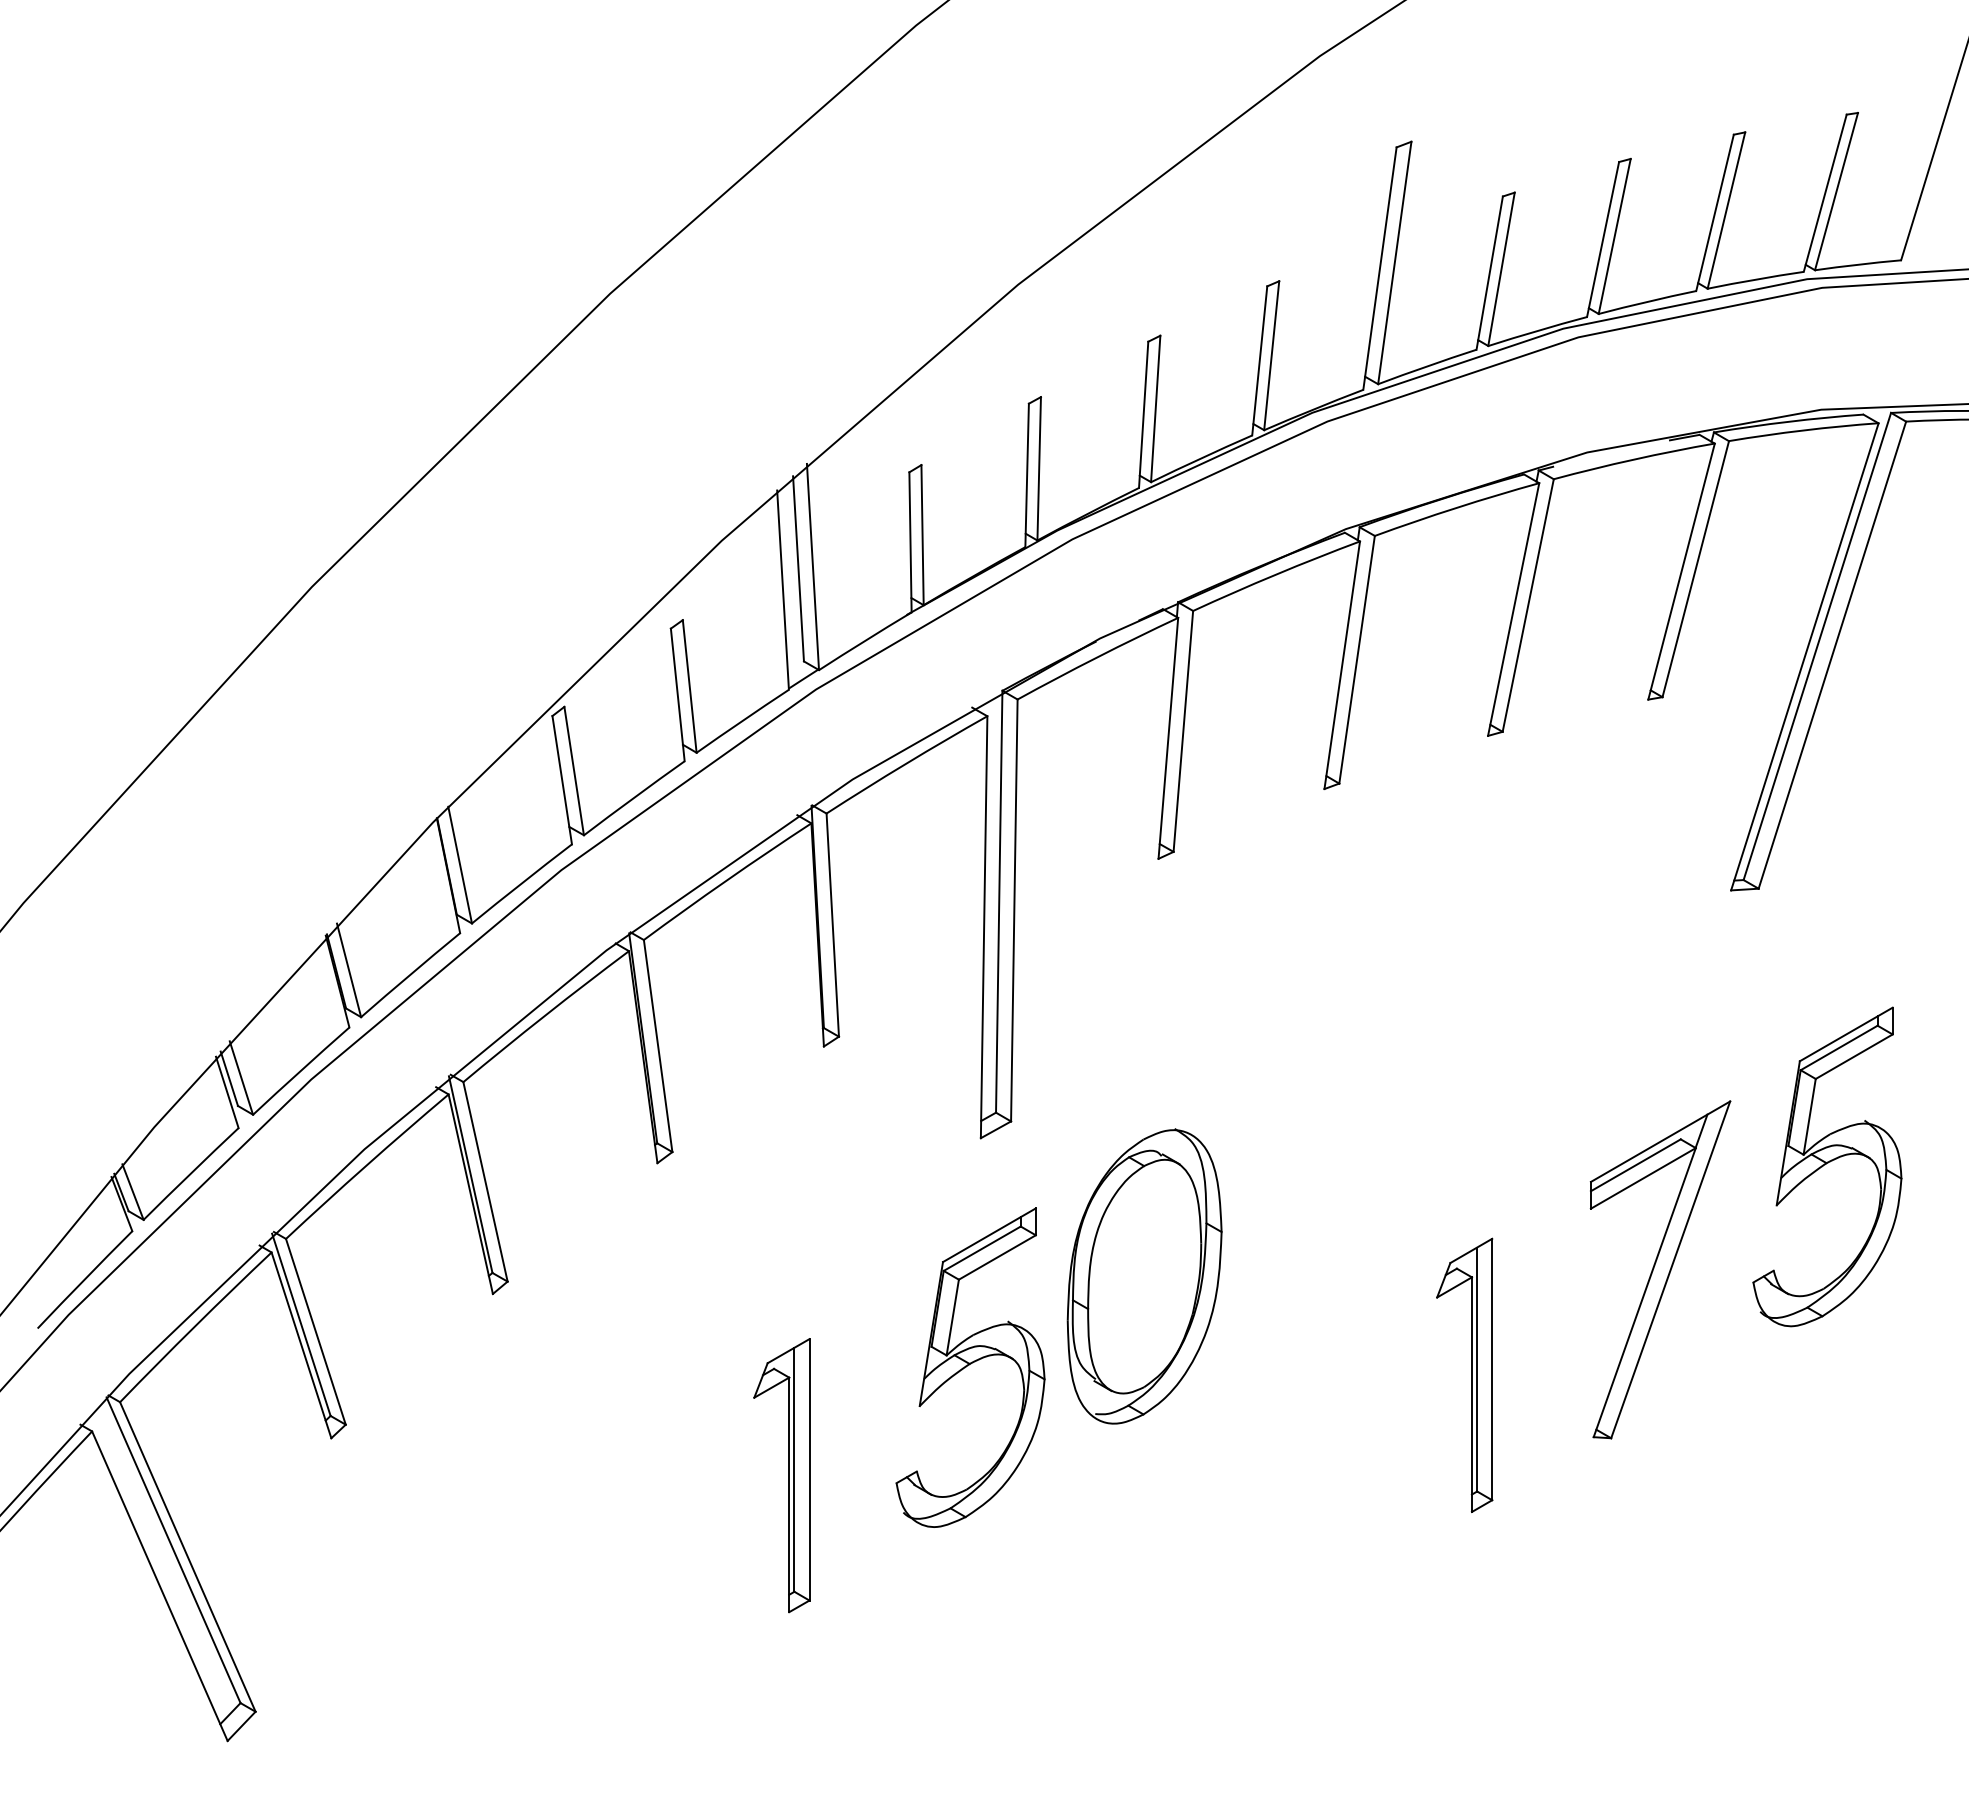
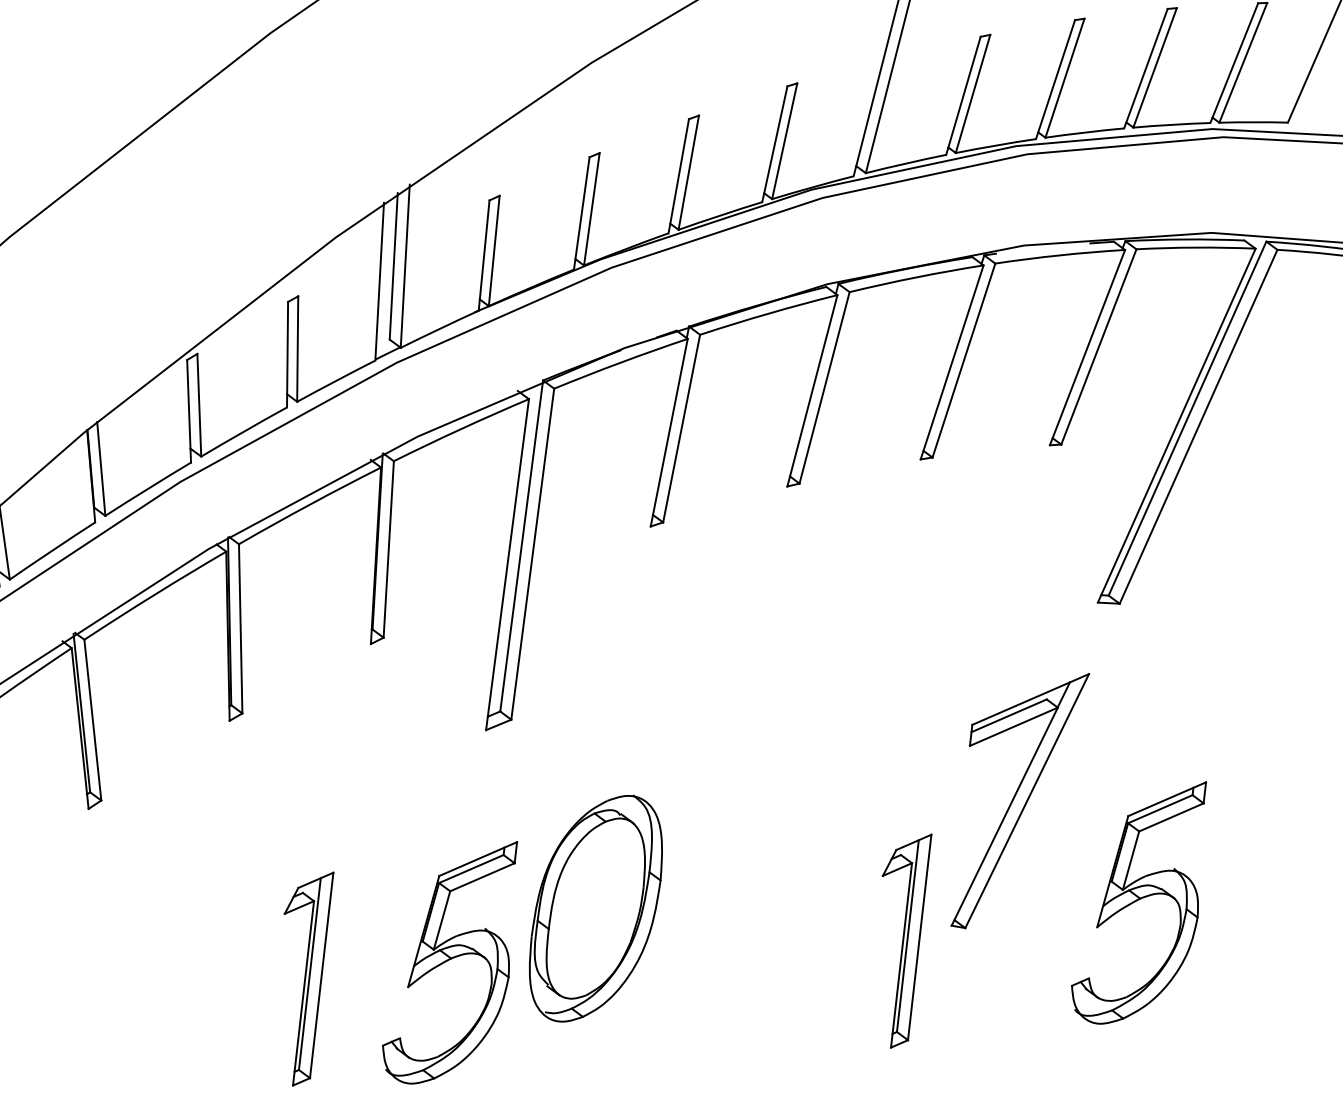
part: (1827, 1166) -> (1140, 901), moved
part: (1660, 1269) -> (1019, 799), moved
part: (1144, 1276) -> (596, 908), moved
part: (970, 1367) -> (451, 961), moved
part: (1471, 1374) -> (902, 939), moved

